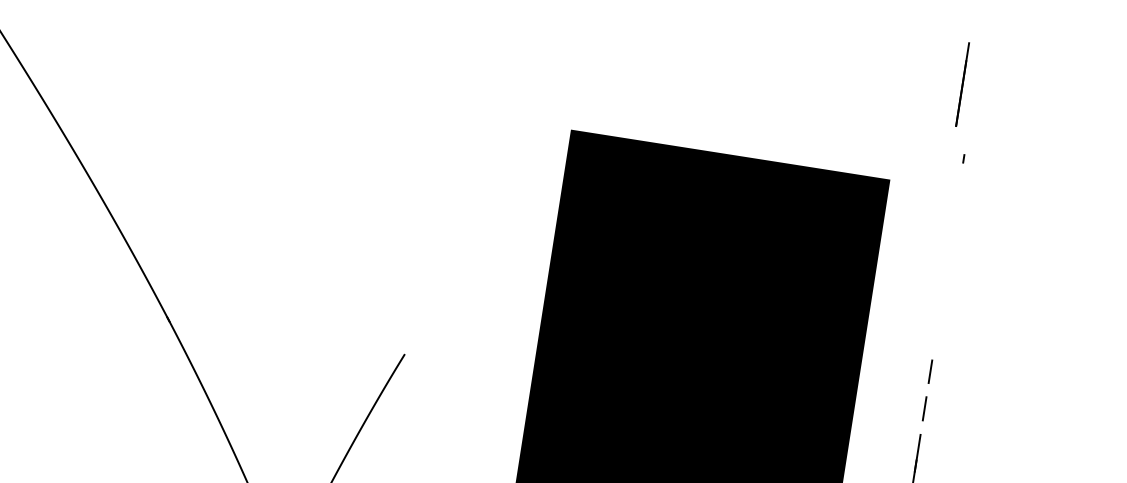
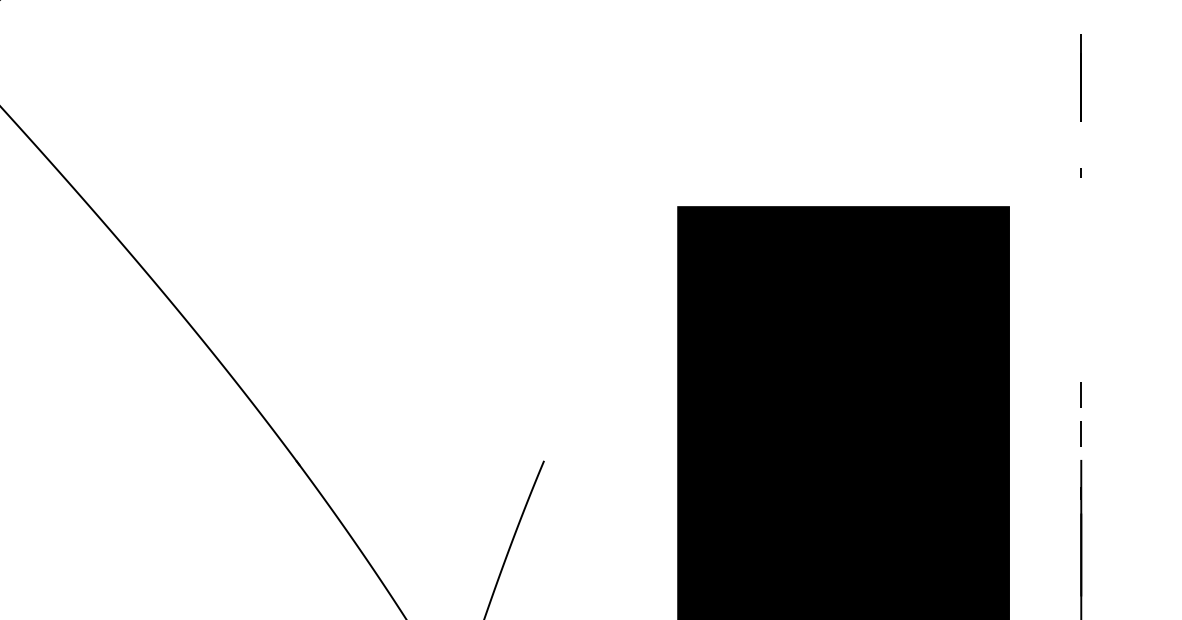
line: (961, 83) -> (1080, 77), moved

